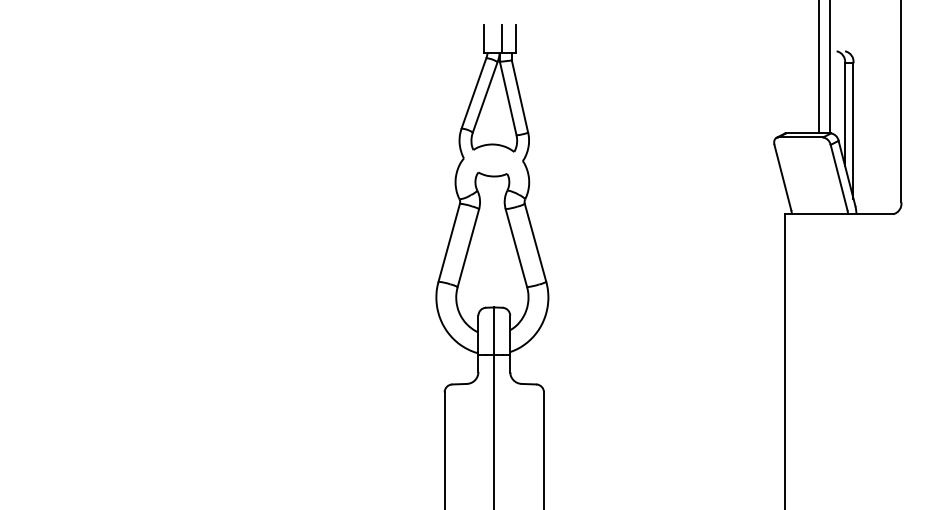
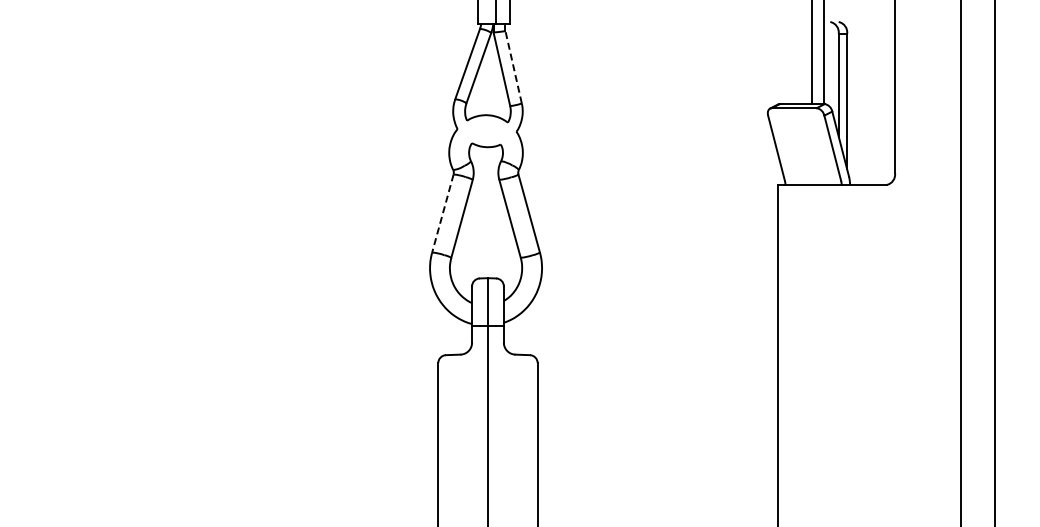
line: (519, 95) -> (513, 66), solid -> dashed
line: (448, 243) -> (442, 214), solid -> dashed

